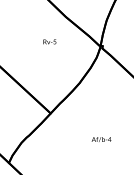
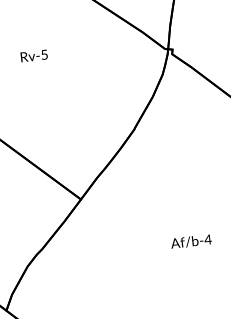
text: (49, 41) -> (33, 55), moved

